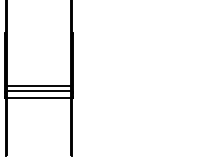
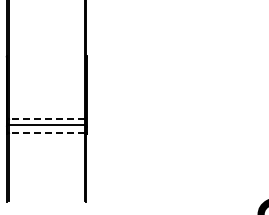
line: (38, 86) -> (46, 119), solid -> dashed
line: (38, 98) -> (46, 133), solid -> dashed

